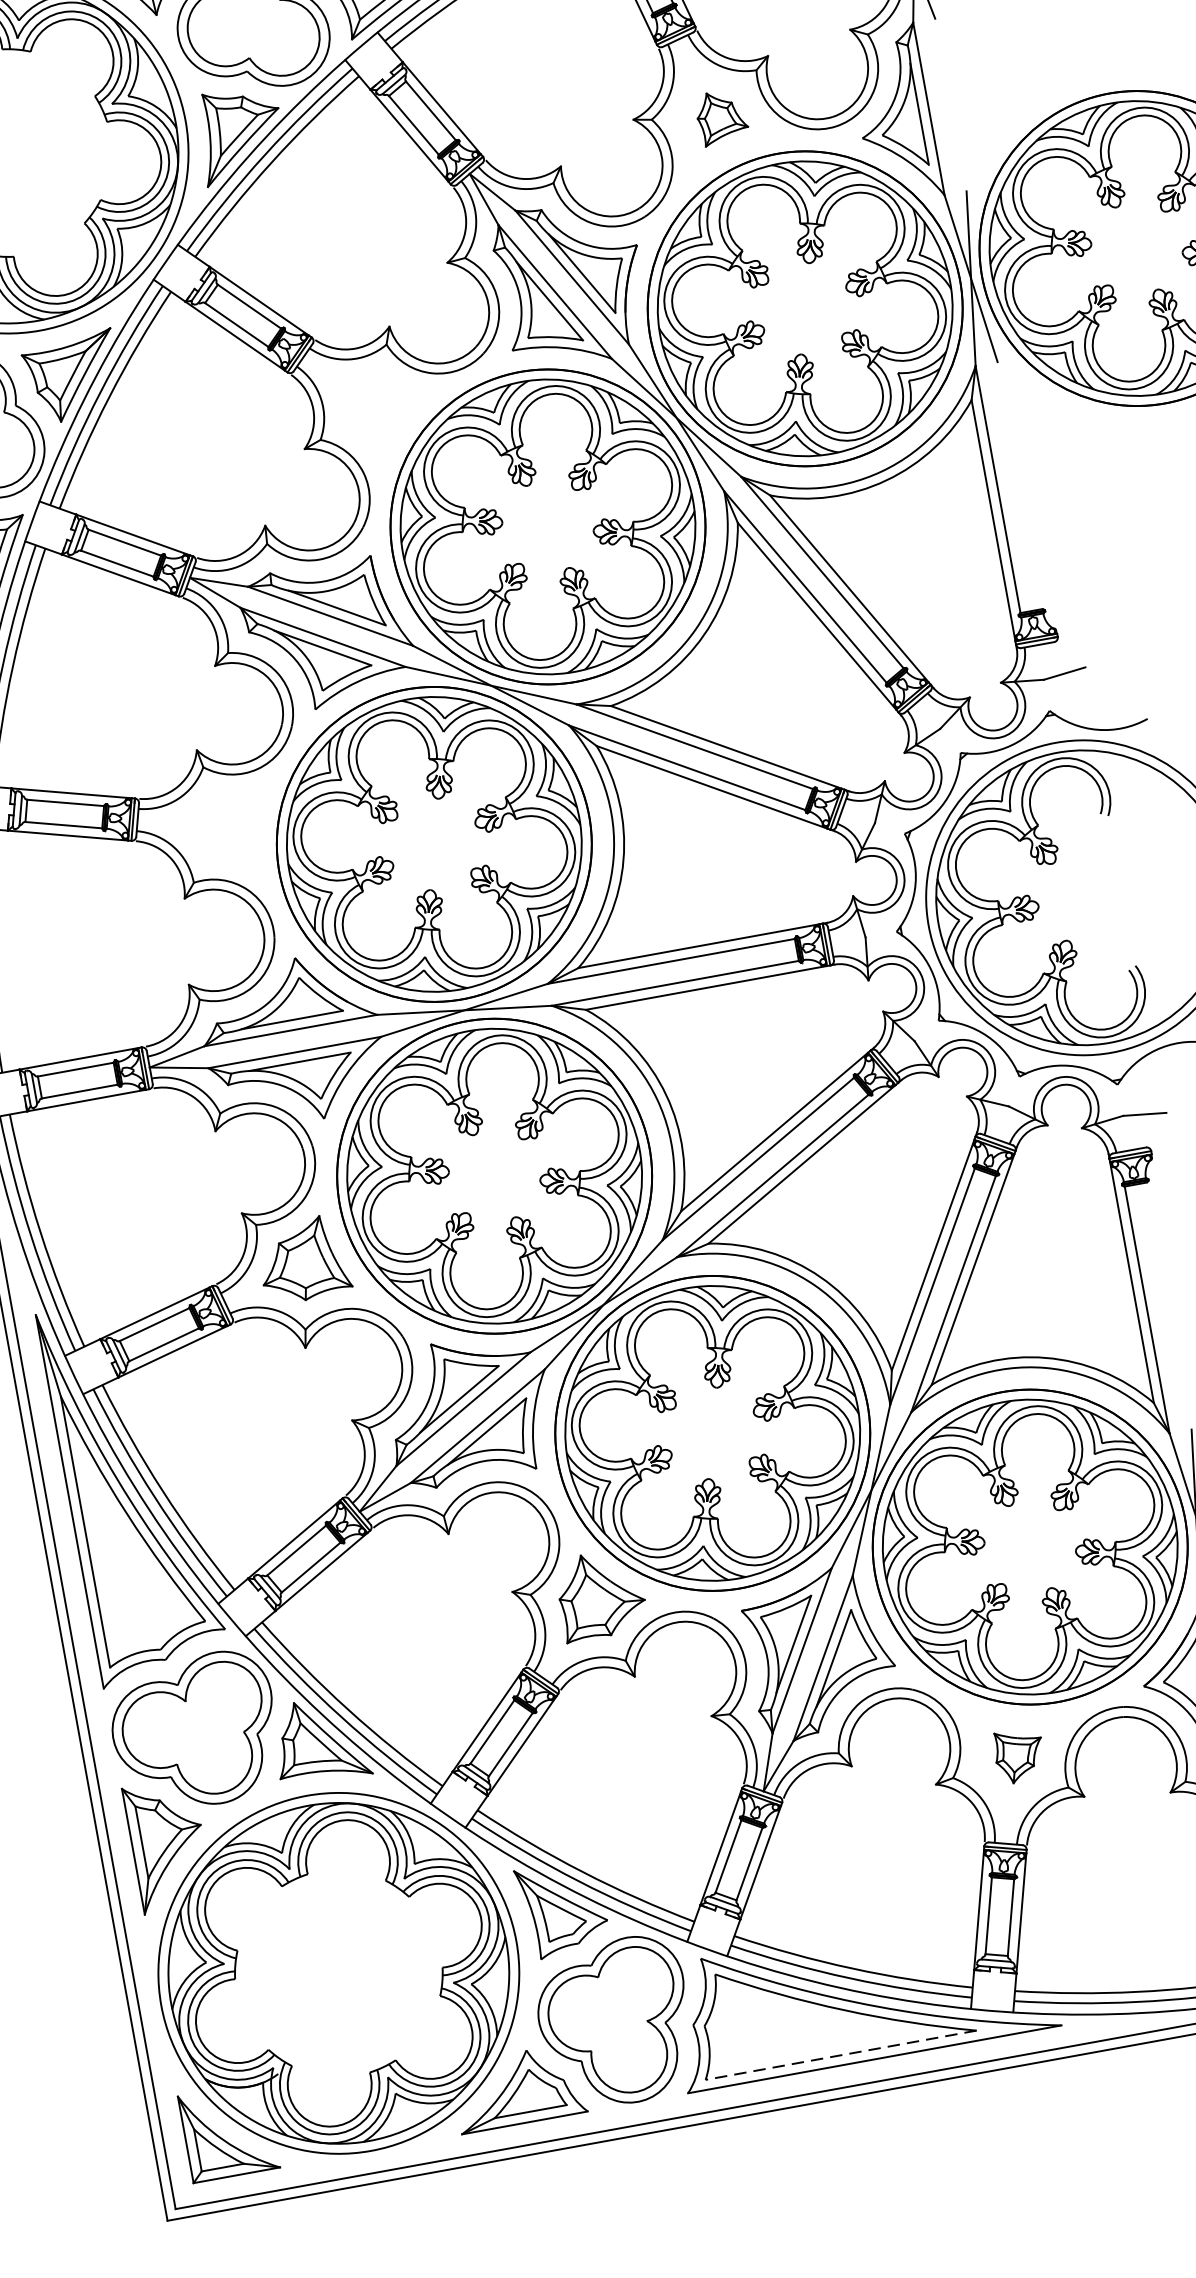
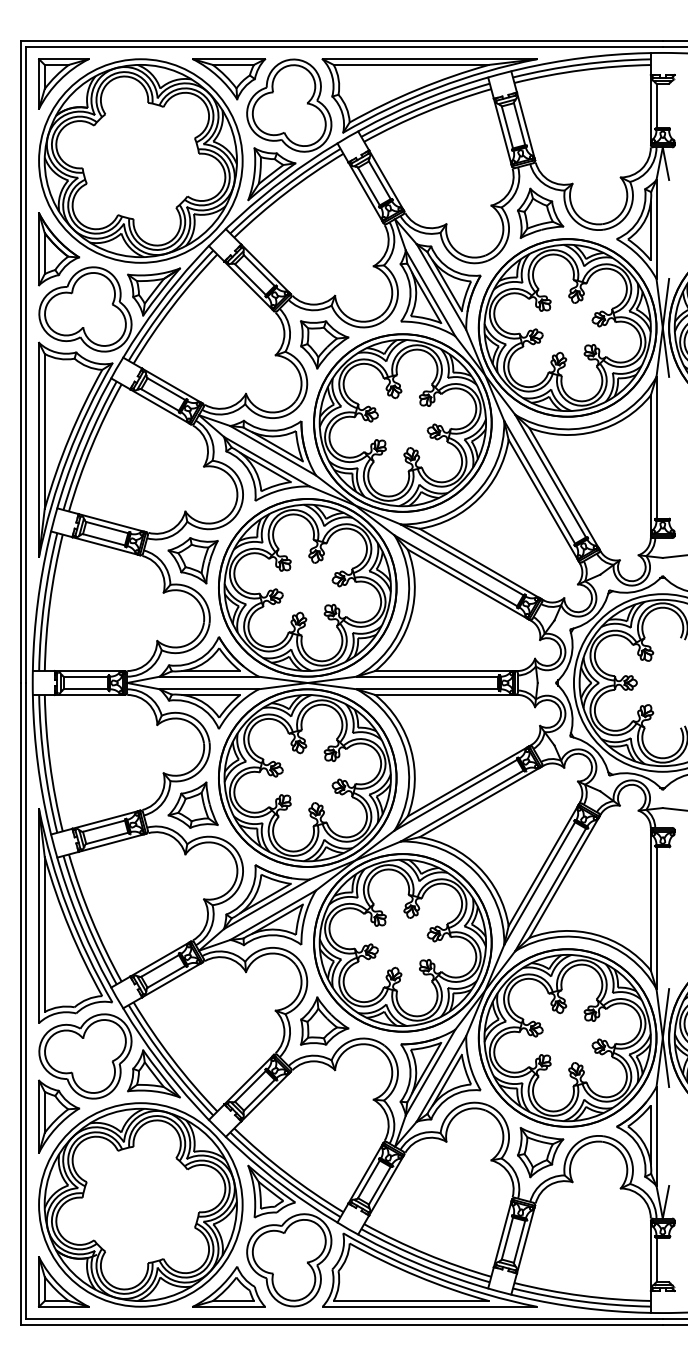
part: (721, 116) -> (540, 212), size x1.67
part: (386, 414) -> (324, 344), added
part: (224, 833) -> (192, 560), added
part: (1019, 1755) -> (540, 1152), size x1.67
line: (841, 2055) -> (411, 1301), dashed -> solid

